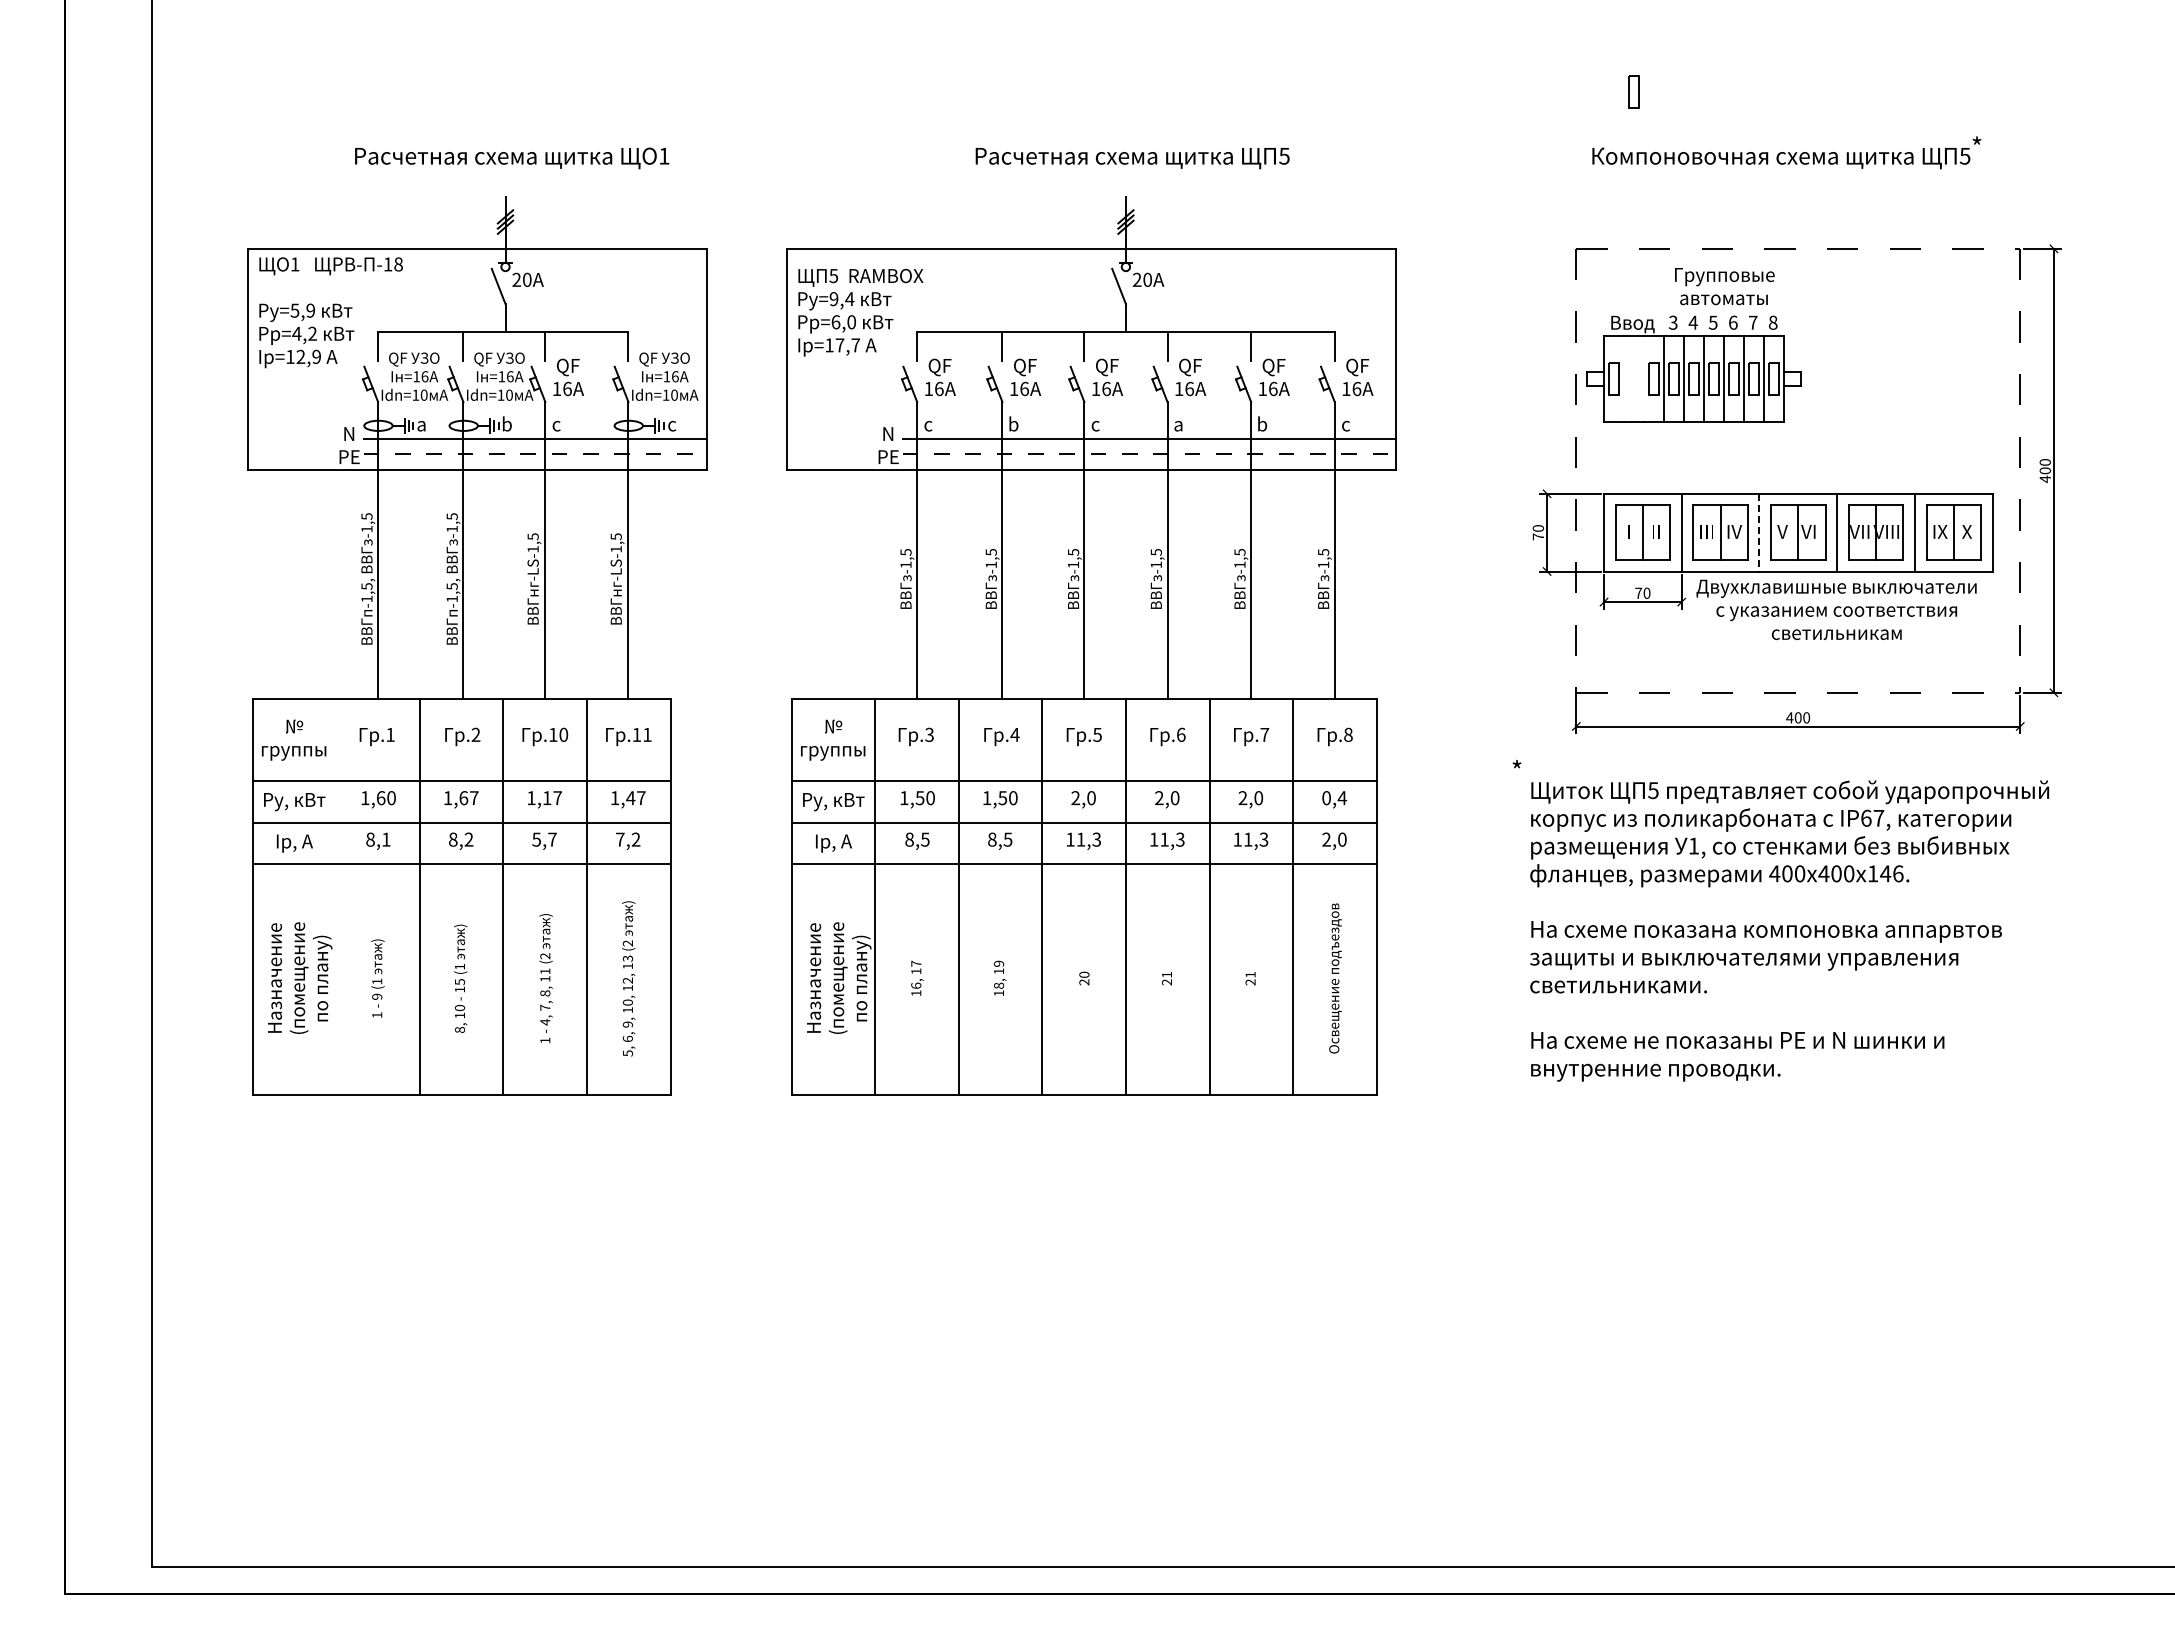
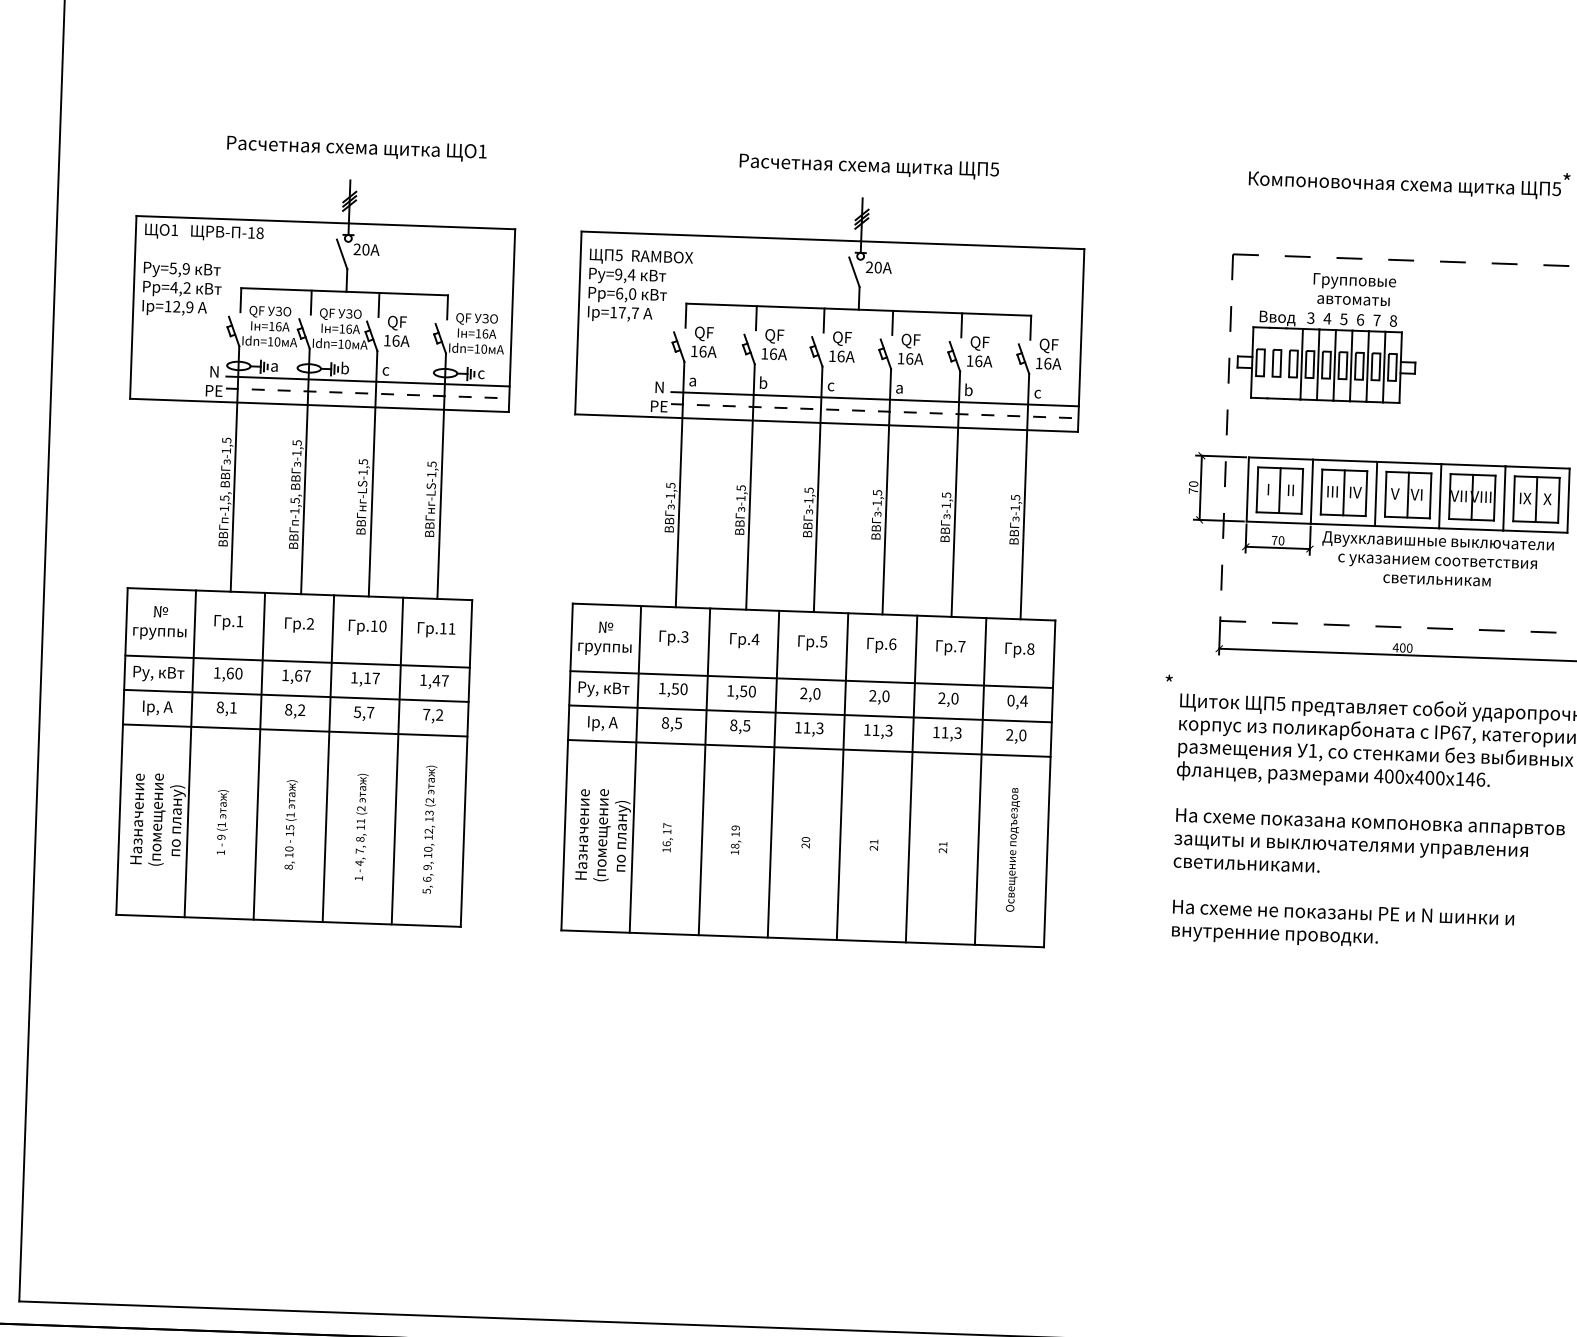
part: (1633, 91) -> (1276, 363), moved
text: (928, 426) -> (693, 382), с -> a
line: (1759, 532) -> (1376, 493), dashed -> solid
line: (336, 896) -> (190, 753), added

